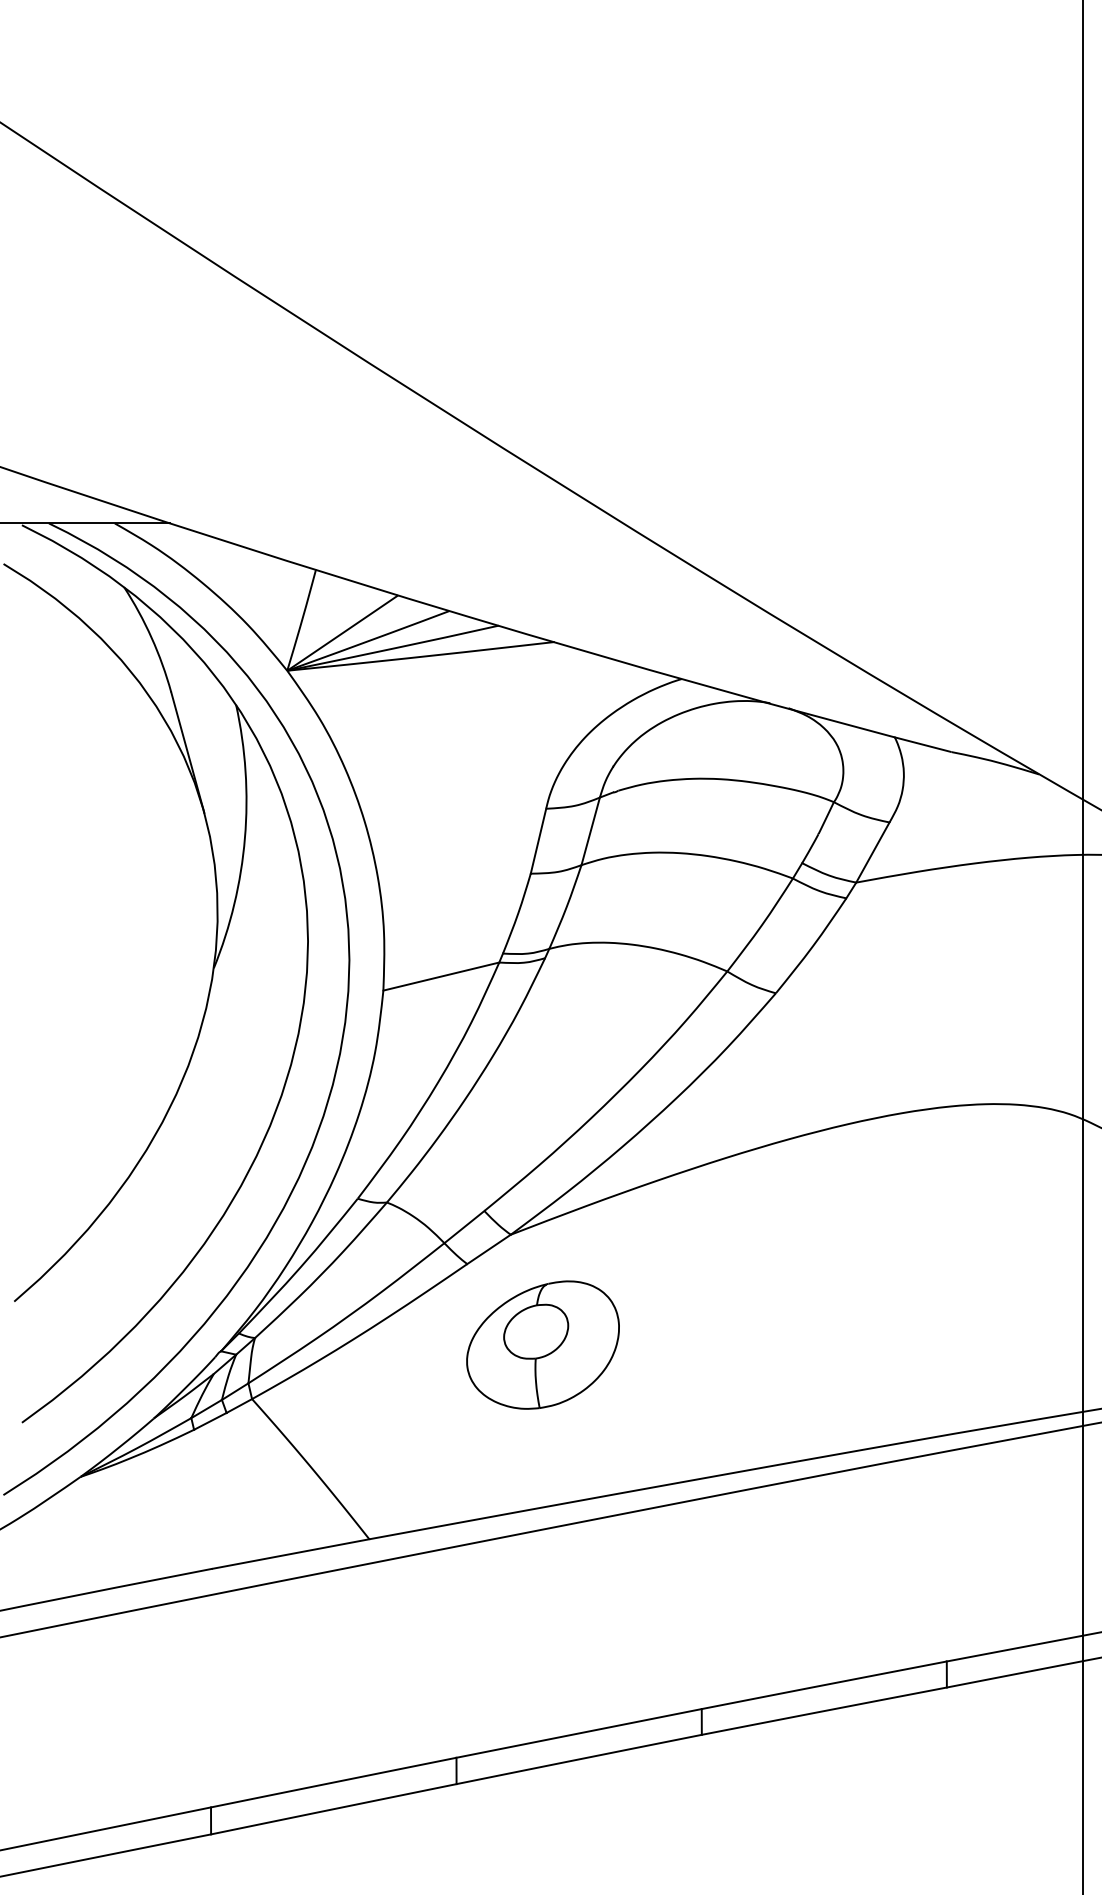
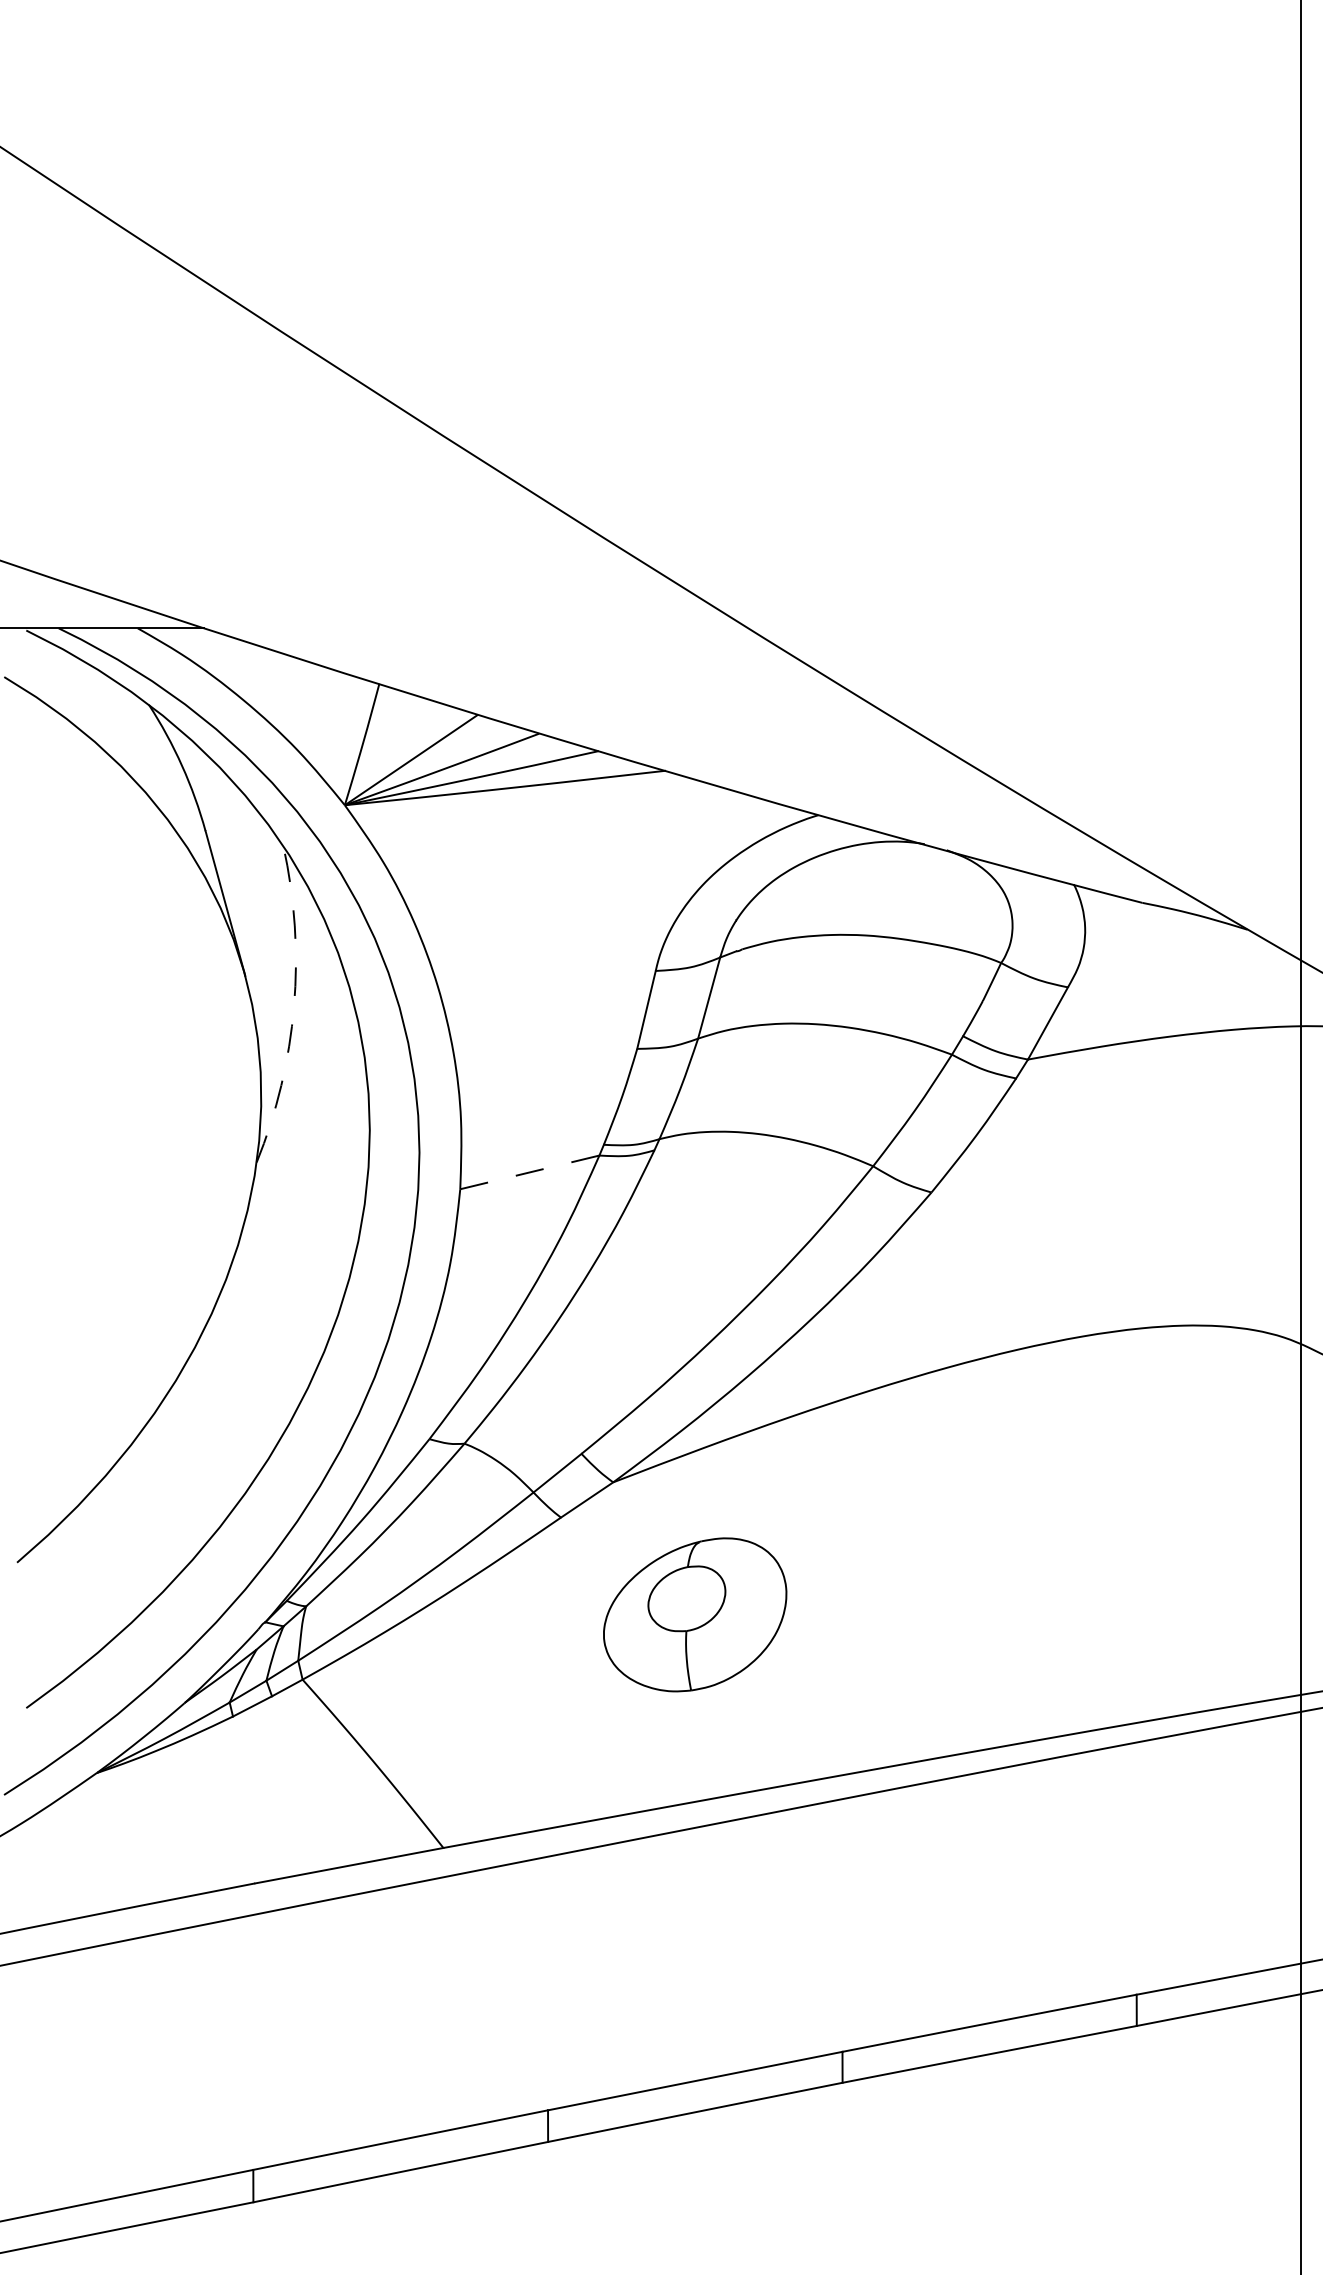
arc: (244, 838) -> (293, 1006), solid -> dashed
line: (441, 976) -> (530, 1172), solid -> dashed
part: (542, 1344) -> (694, 1614), moved

